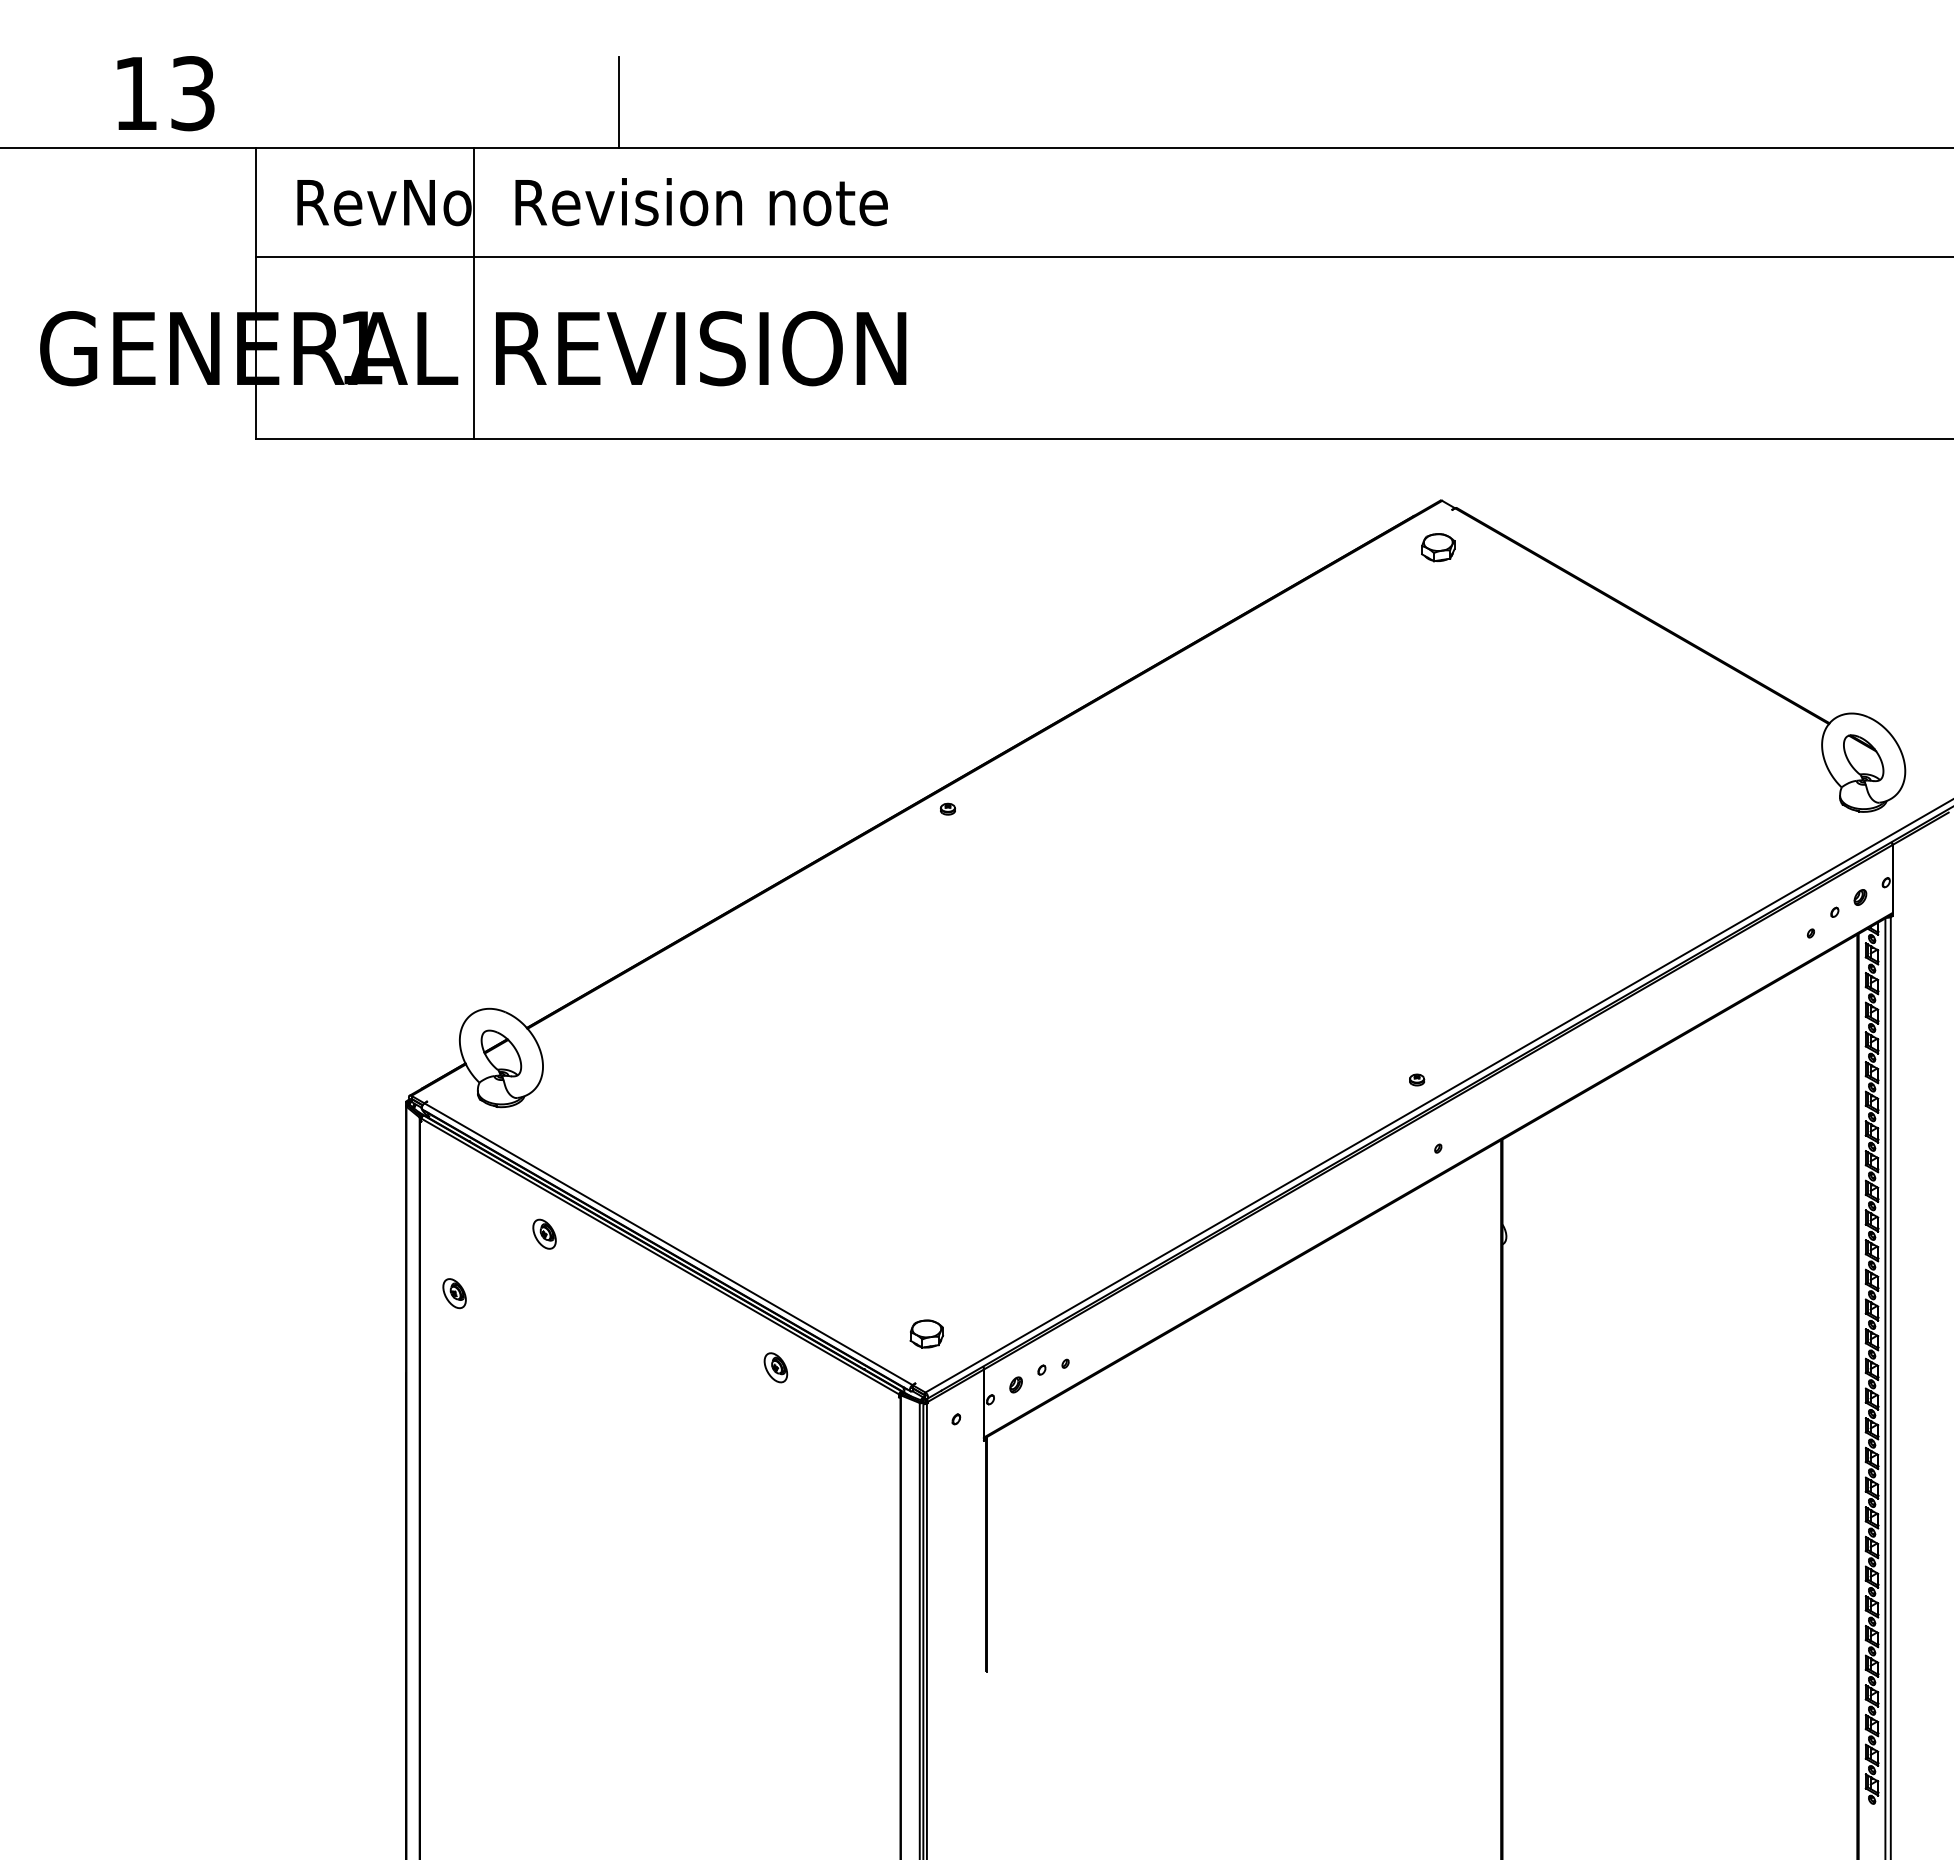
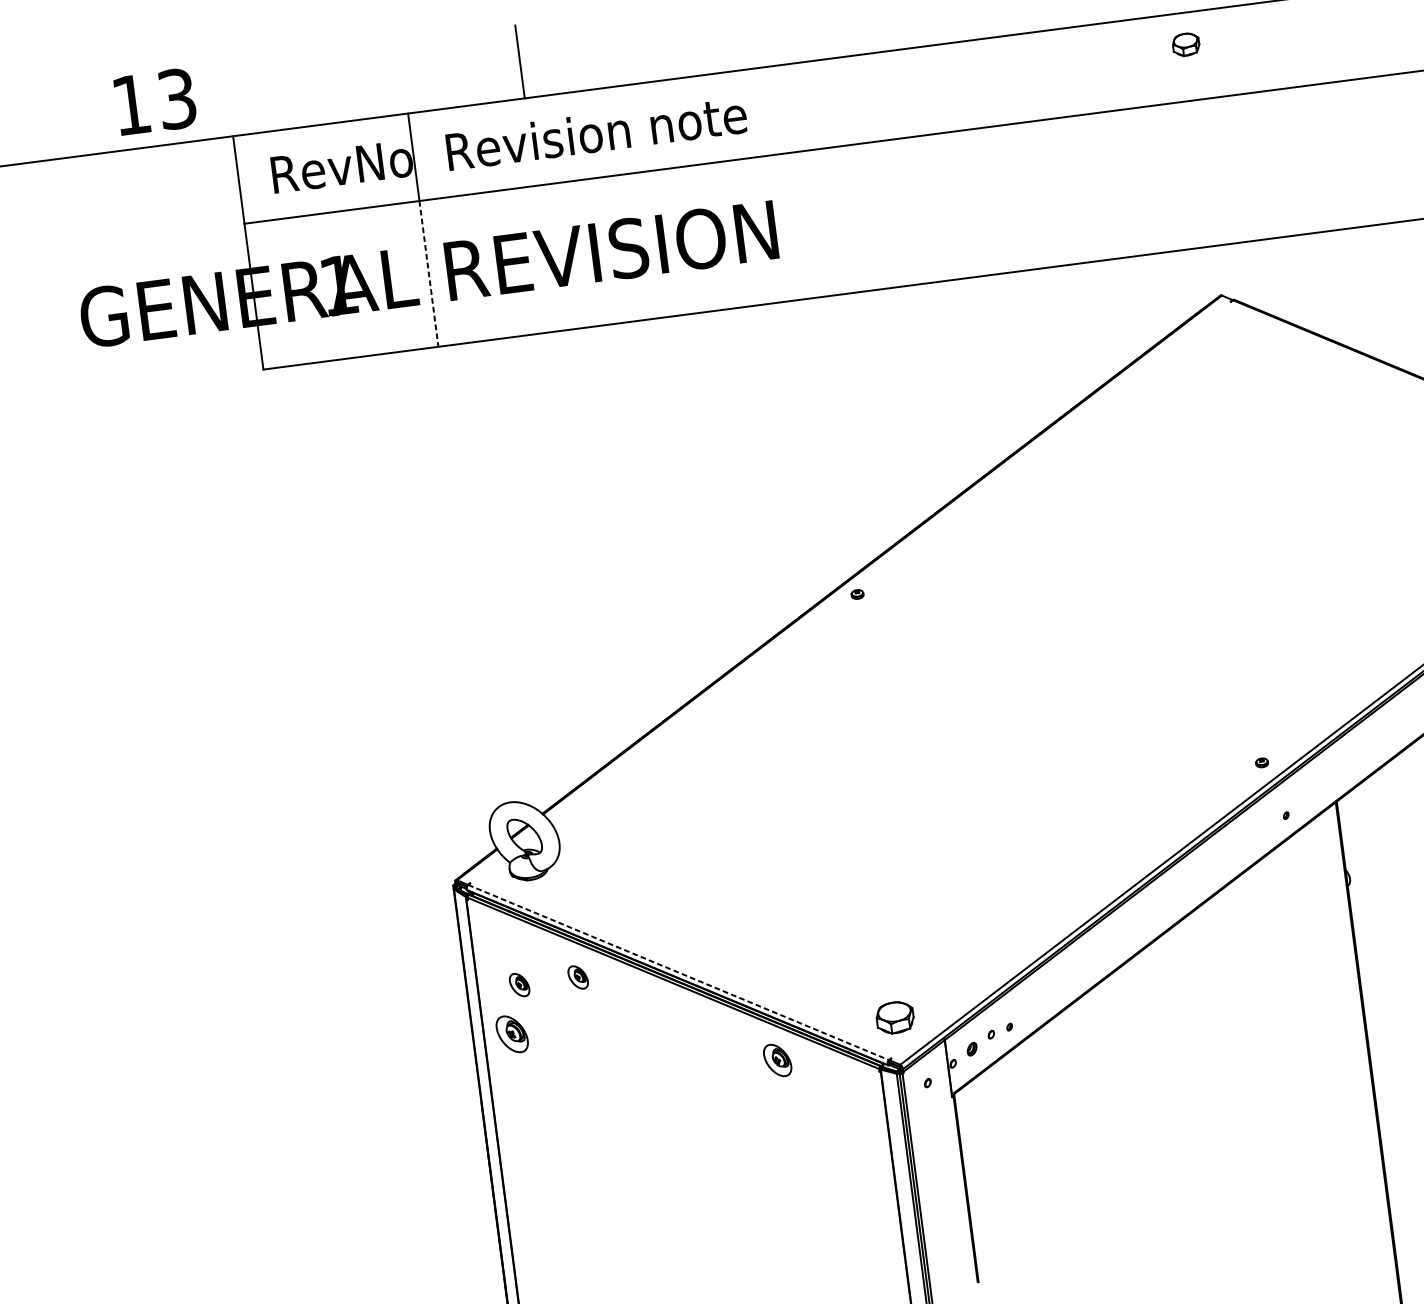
line: (473, 348) -> (428, 274), solid -> dashed
part: (1438, 547) -> (1186, 44), moved
part: (471, 1233) -> (519, 984), added
line: (668, 1244) -> (678, 972), solid -> dashed
part: (454, 1293) -> (512, 1034), size x1.6
part: (926, 1333) -> (894, 1017), size x1.4
part: (775, 1367) -> (777, 1060), size x1.4

